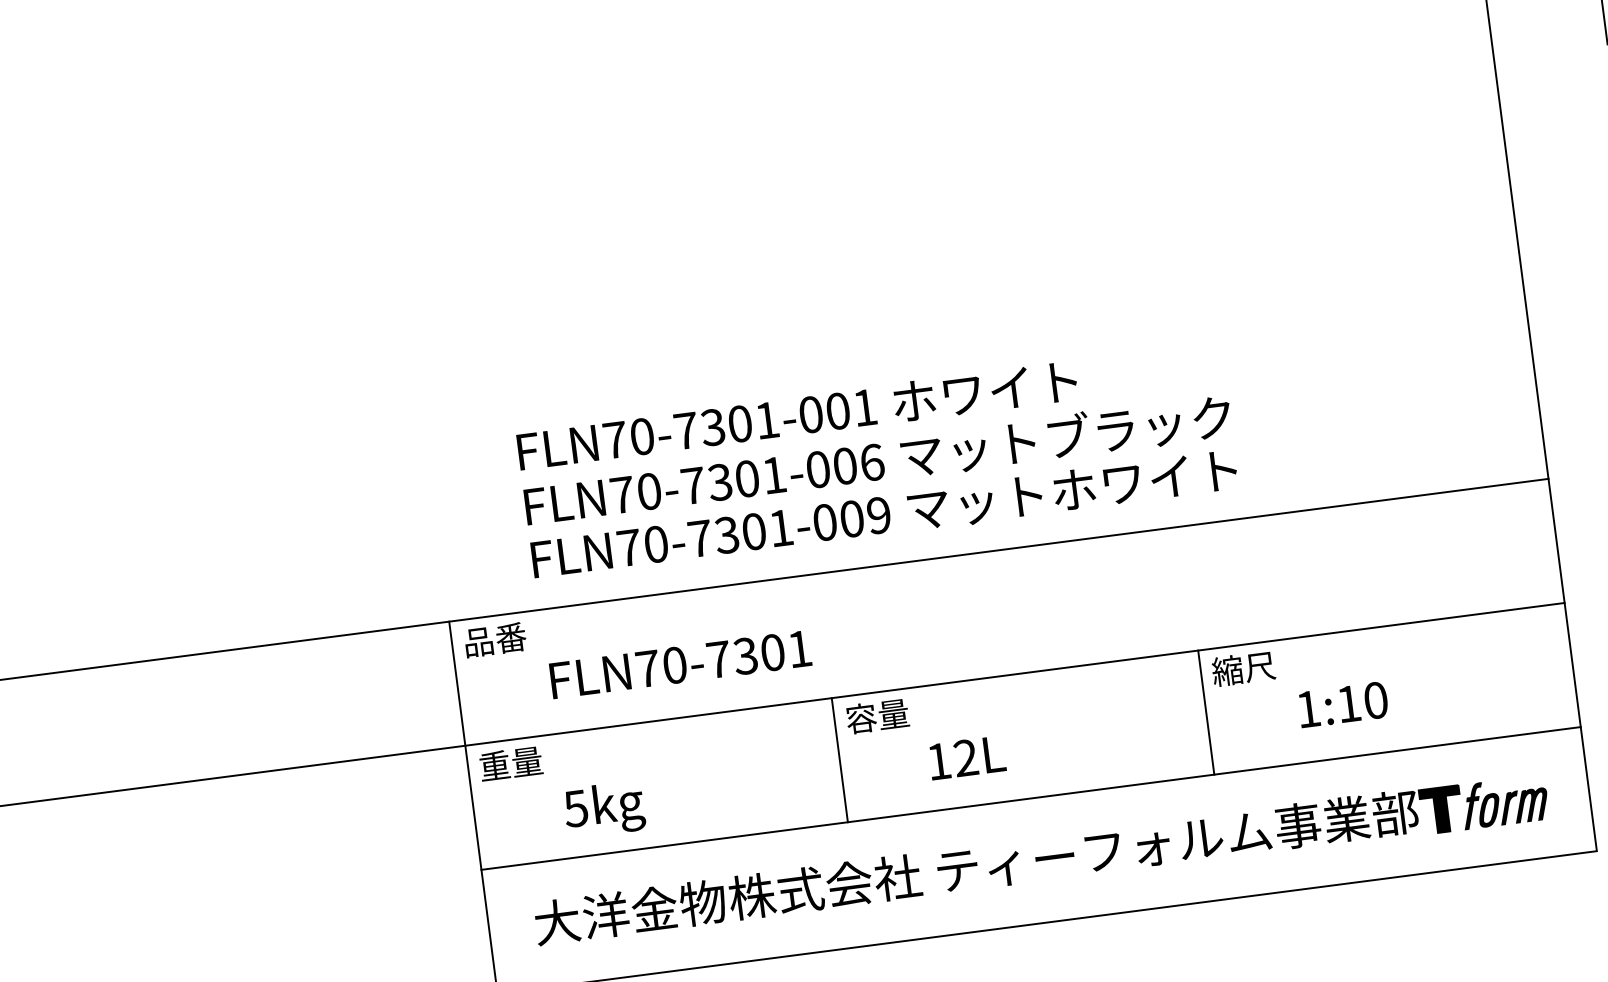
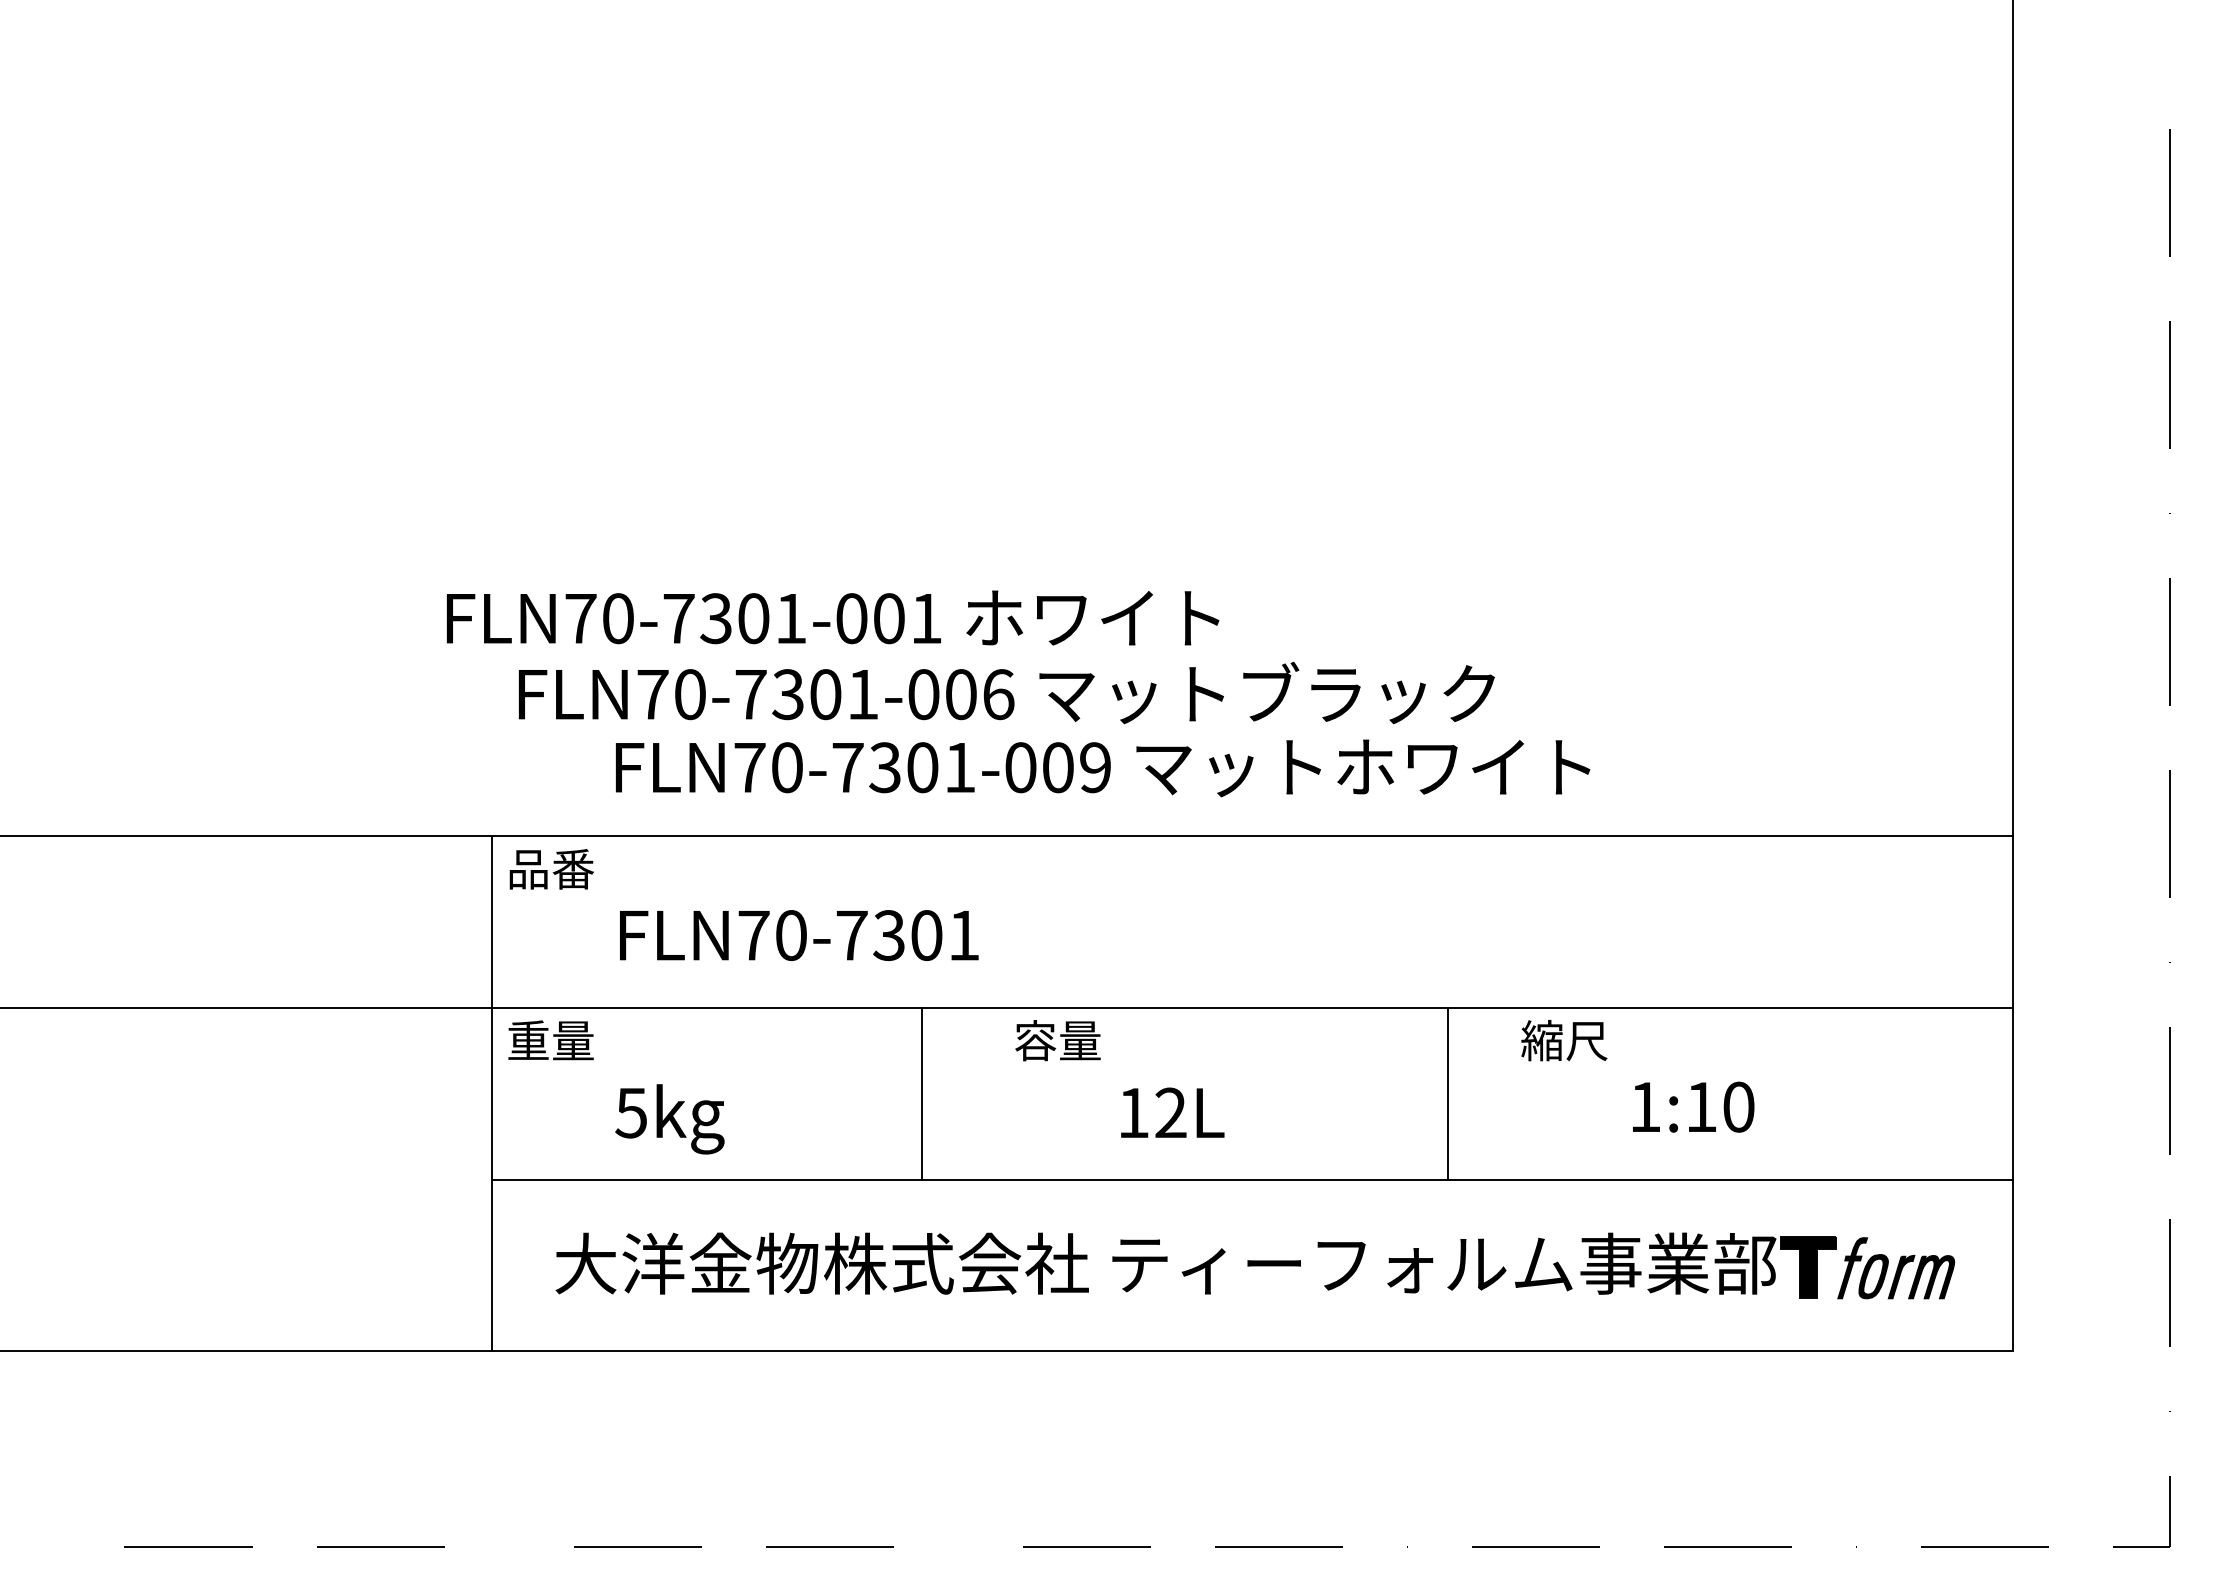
text: (797, 415) -> (833, 617), moved
text: (877, 460) -> (1006, 692), moved
line: (1206, 712) -> (1447, 1093), moved
line: (839, 760) -> (921, 1093), moved

